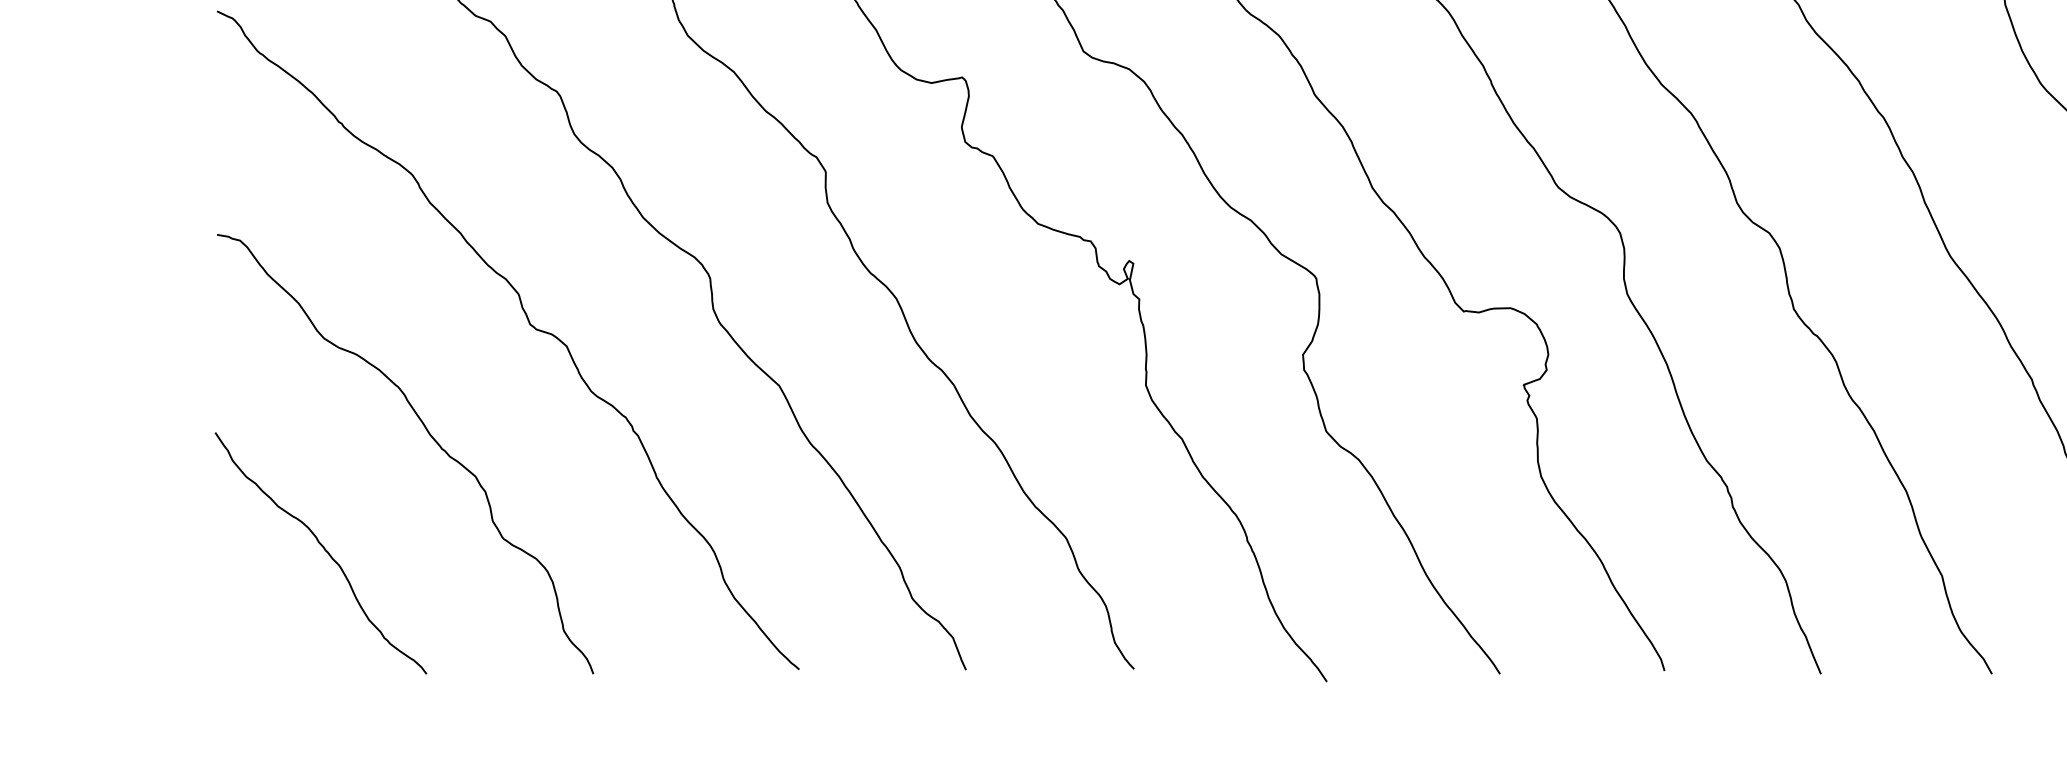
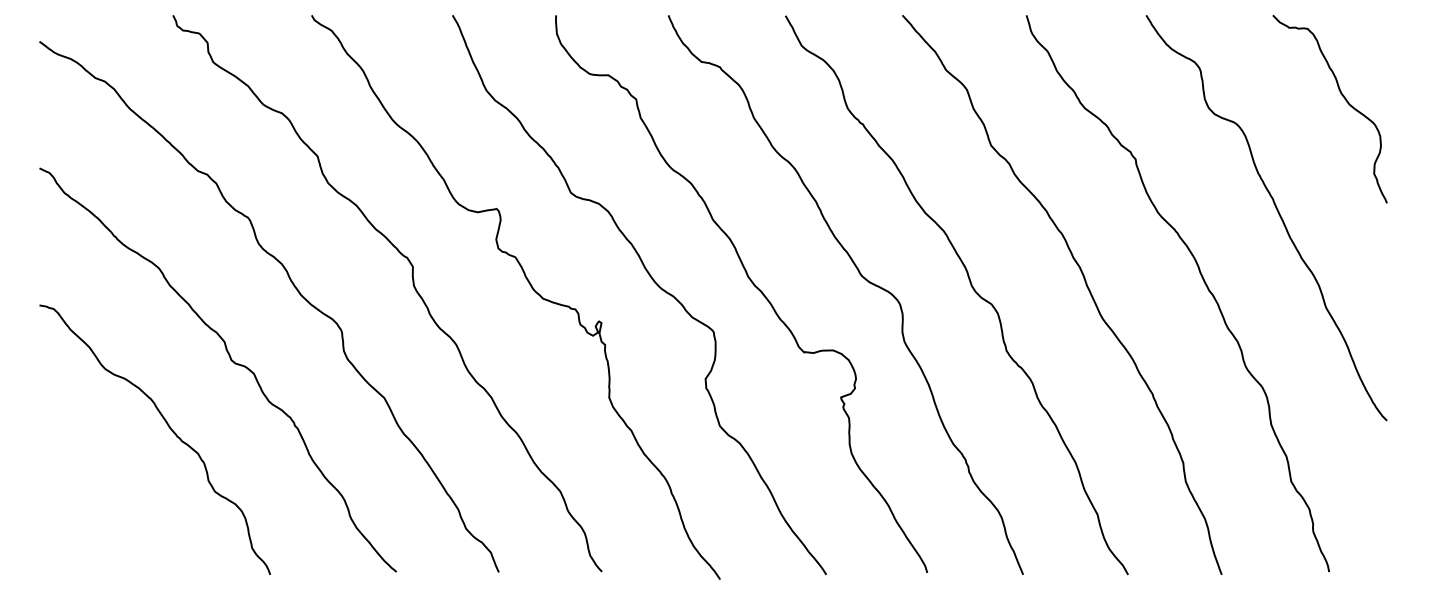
curve: (323, 549) -> (104, 498), removed

